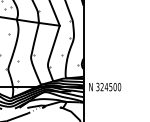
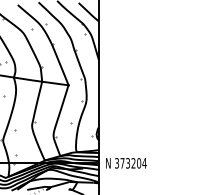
text: (110, 87) -> (133, 163), 324500 -> 373204

